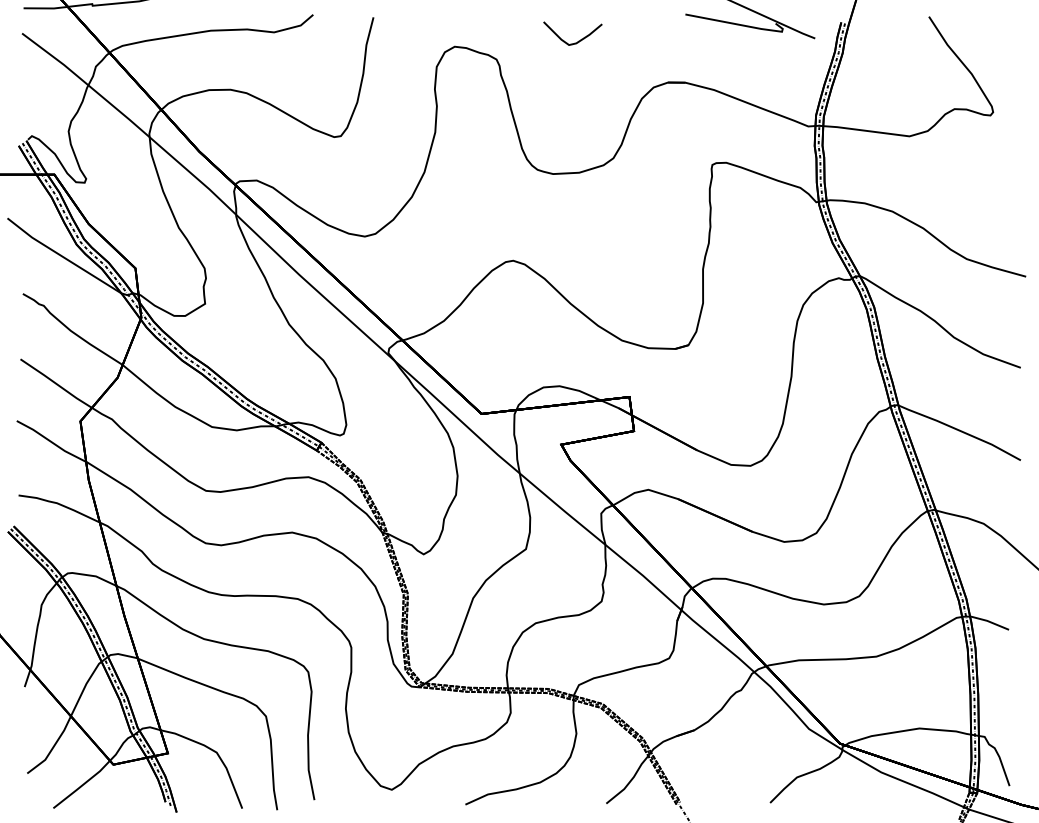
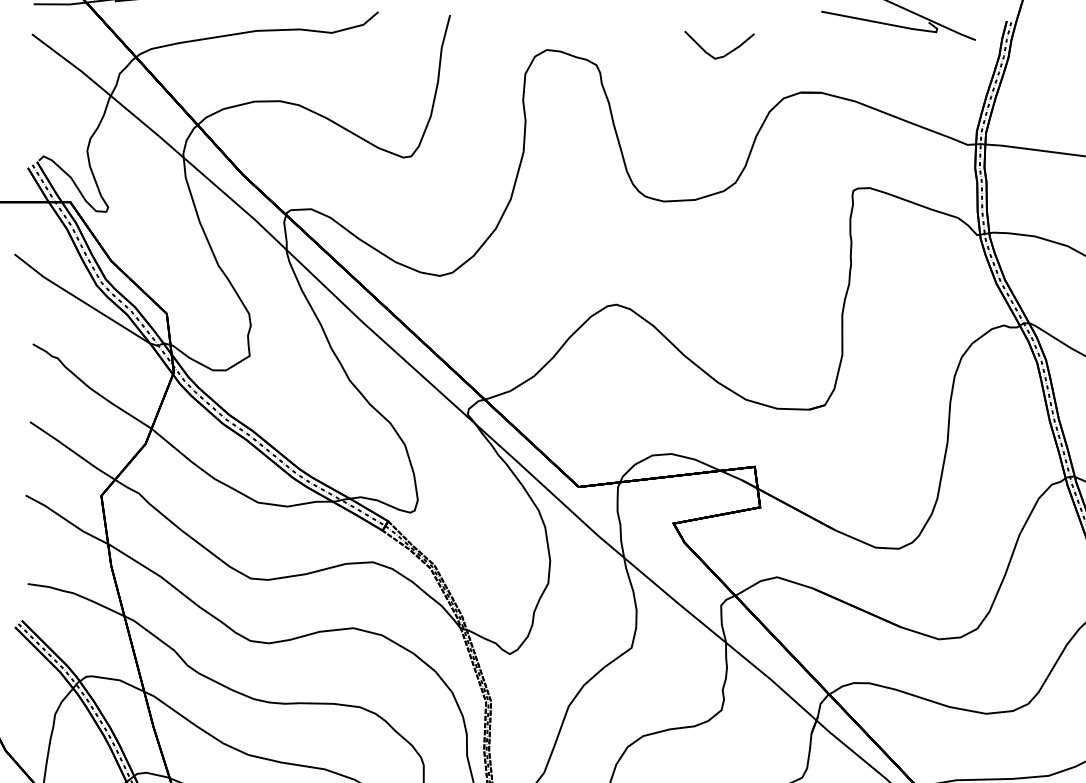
curve: (578, 40) -> (726, 53), moved

